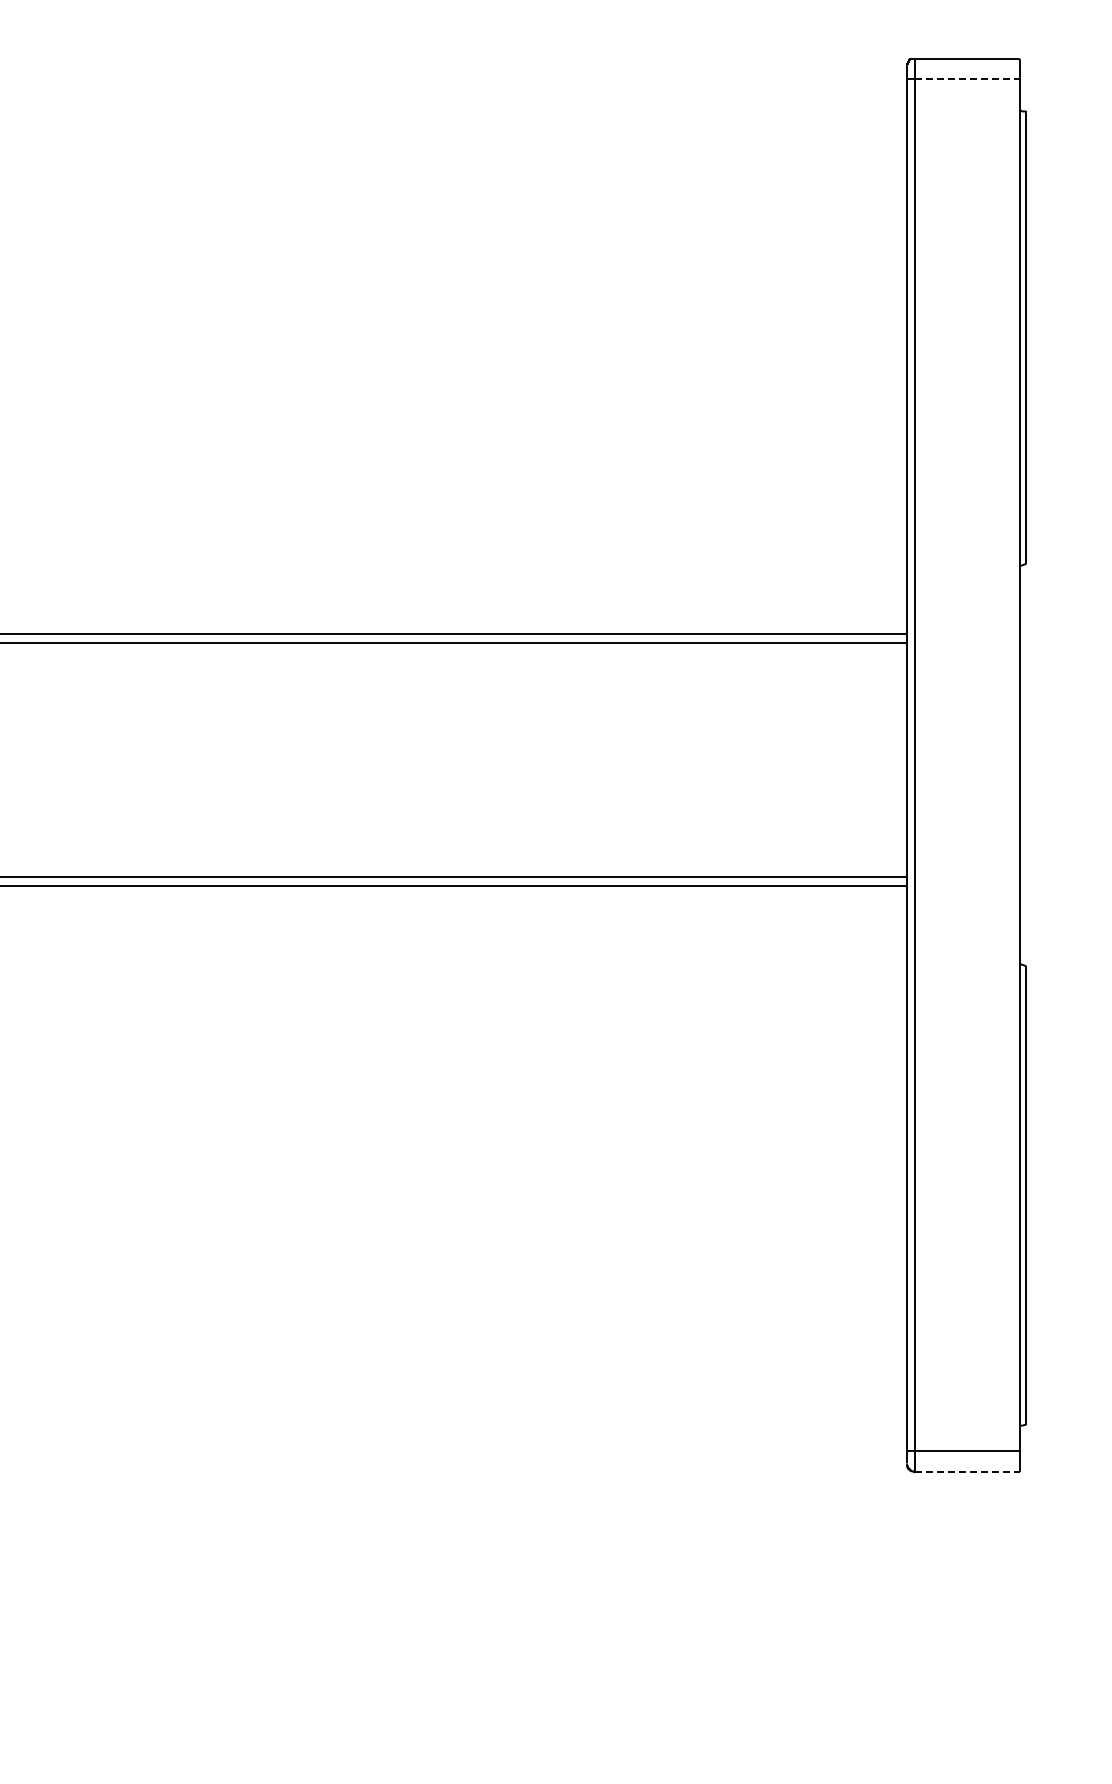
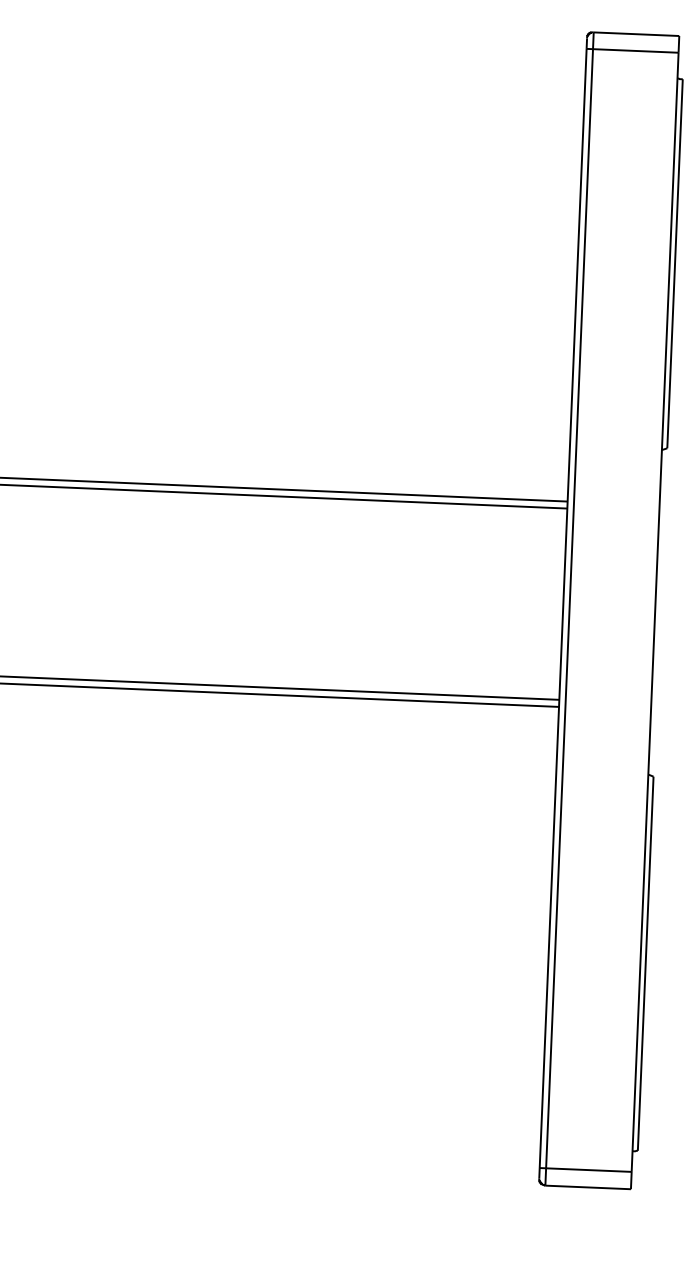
line: (967, 79) -> (635, 51), dashed -> solid
line: (967, 1472) -> (588, 1187), dashed -> solid

